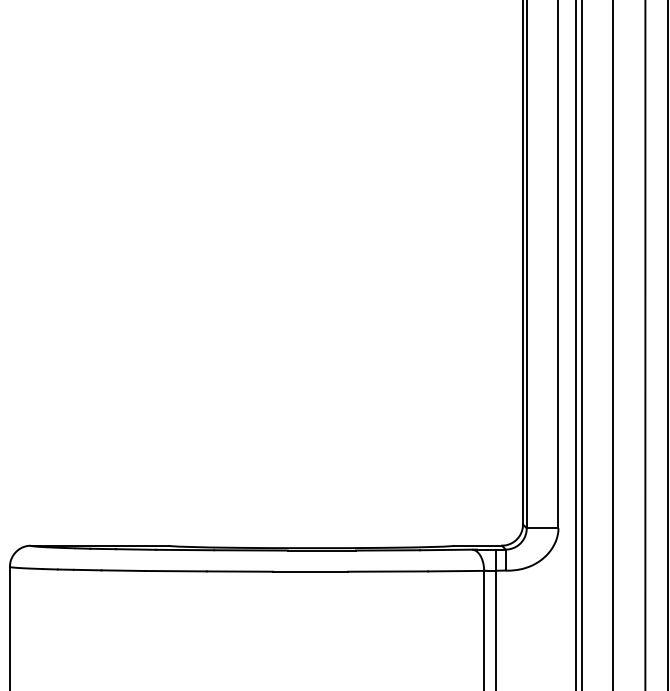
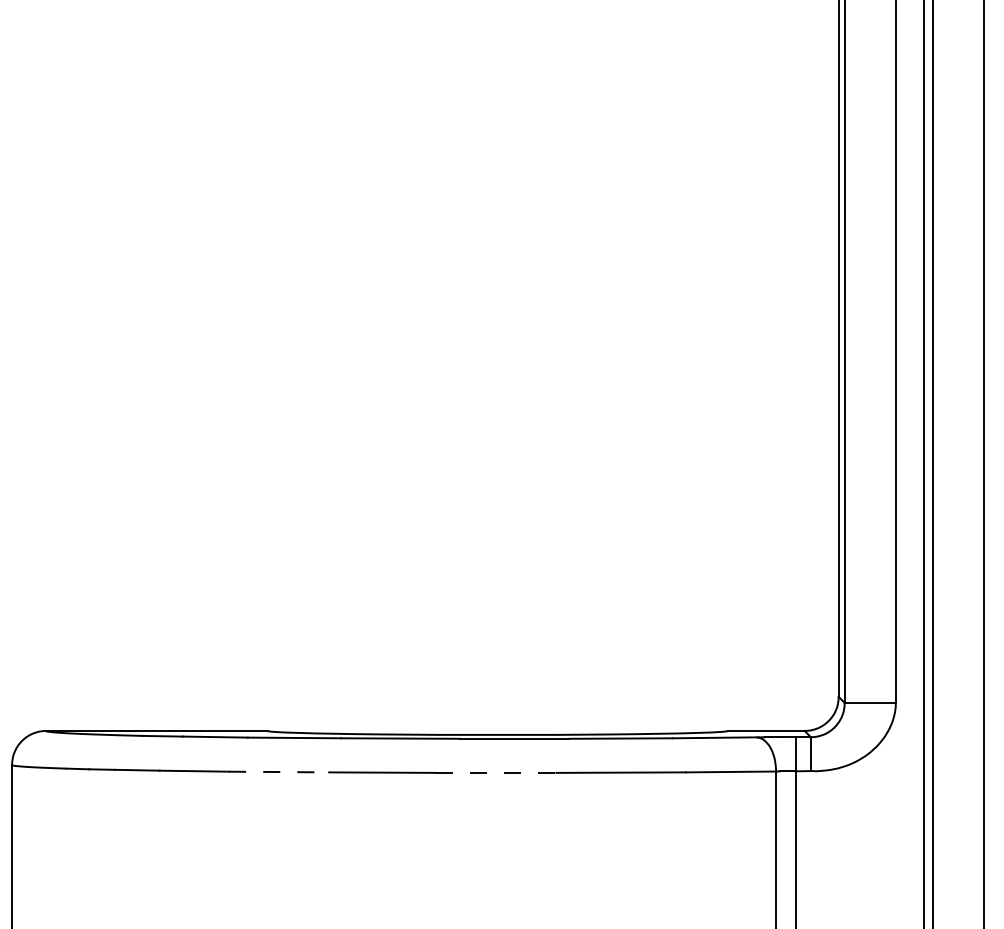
line: (176, 571) -> (280, 772), solid -> dashed
line: (310, 571) -> (496, 772), solid -> dashed

